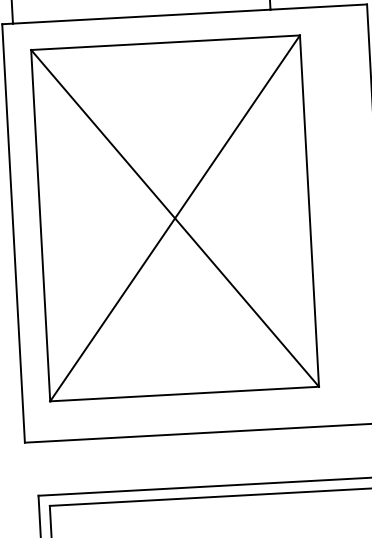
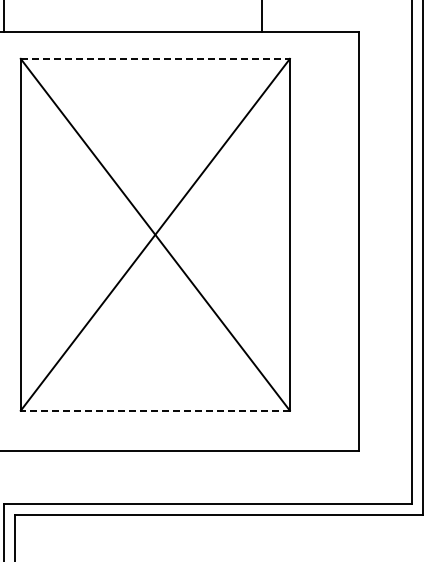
line: (165, 42) -> (155, 58), solid -> dashed
line: (184, 393) -> (155, 410), solid -> dashed

